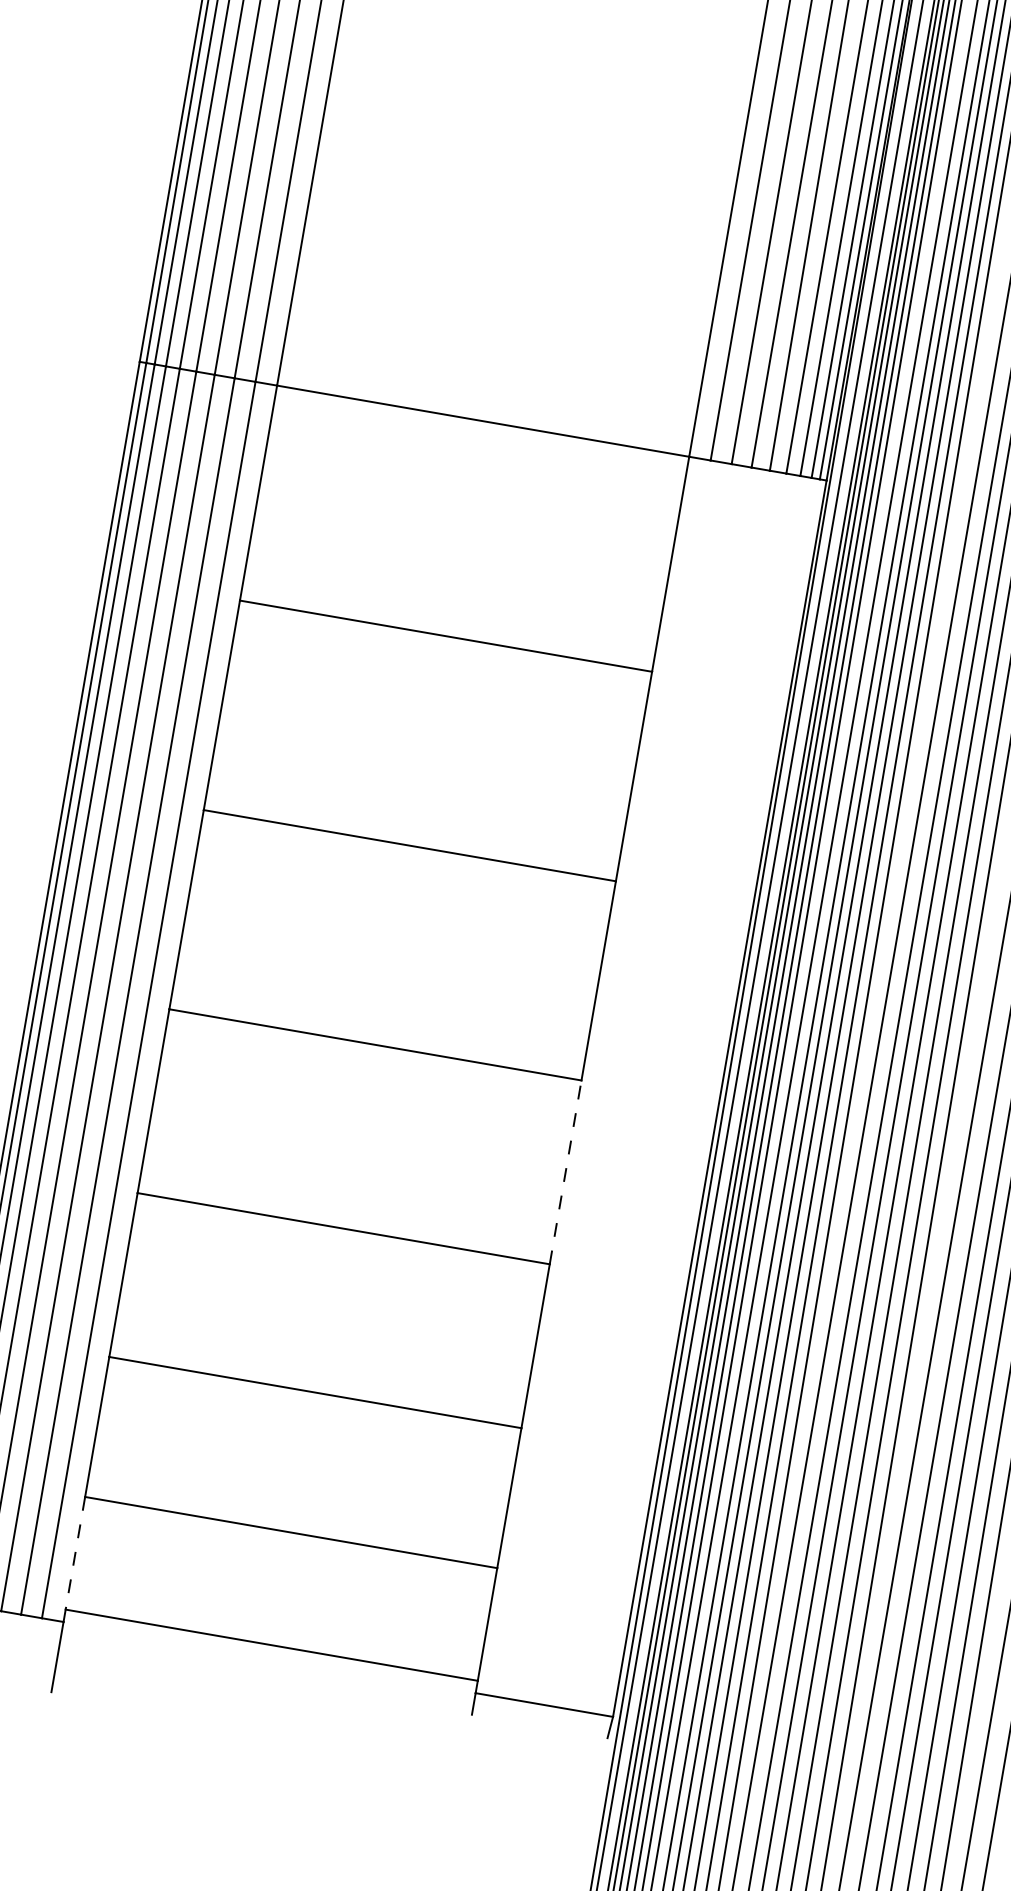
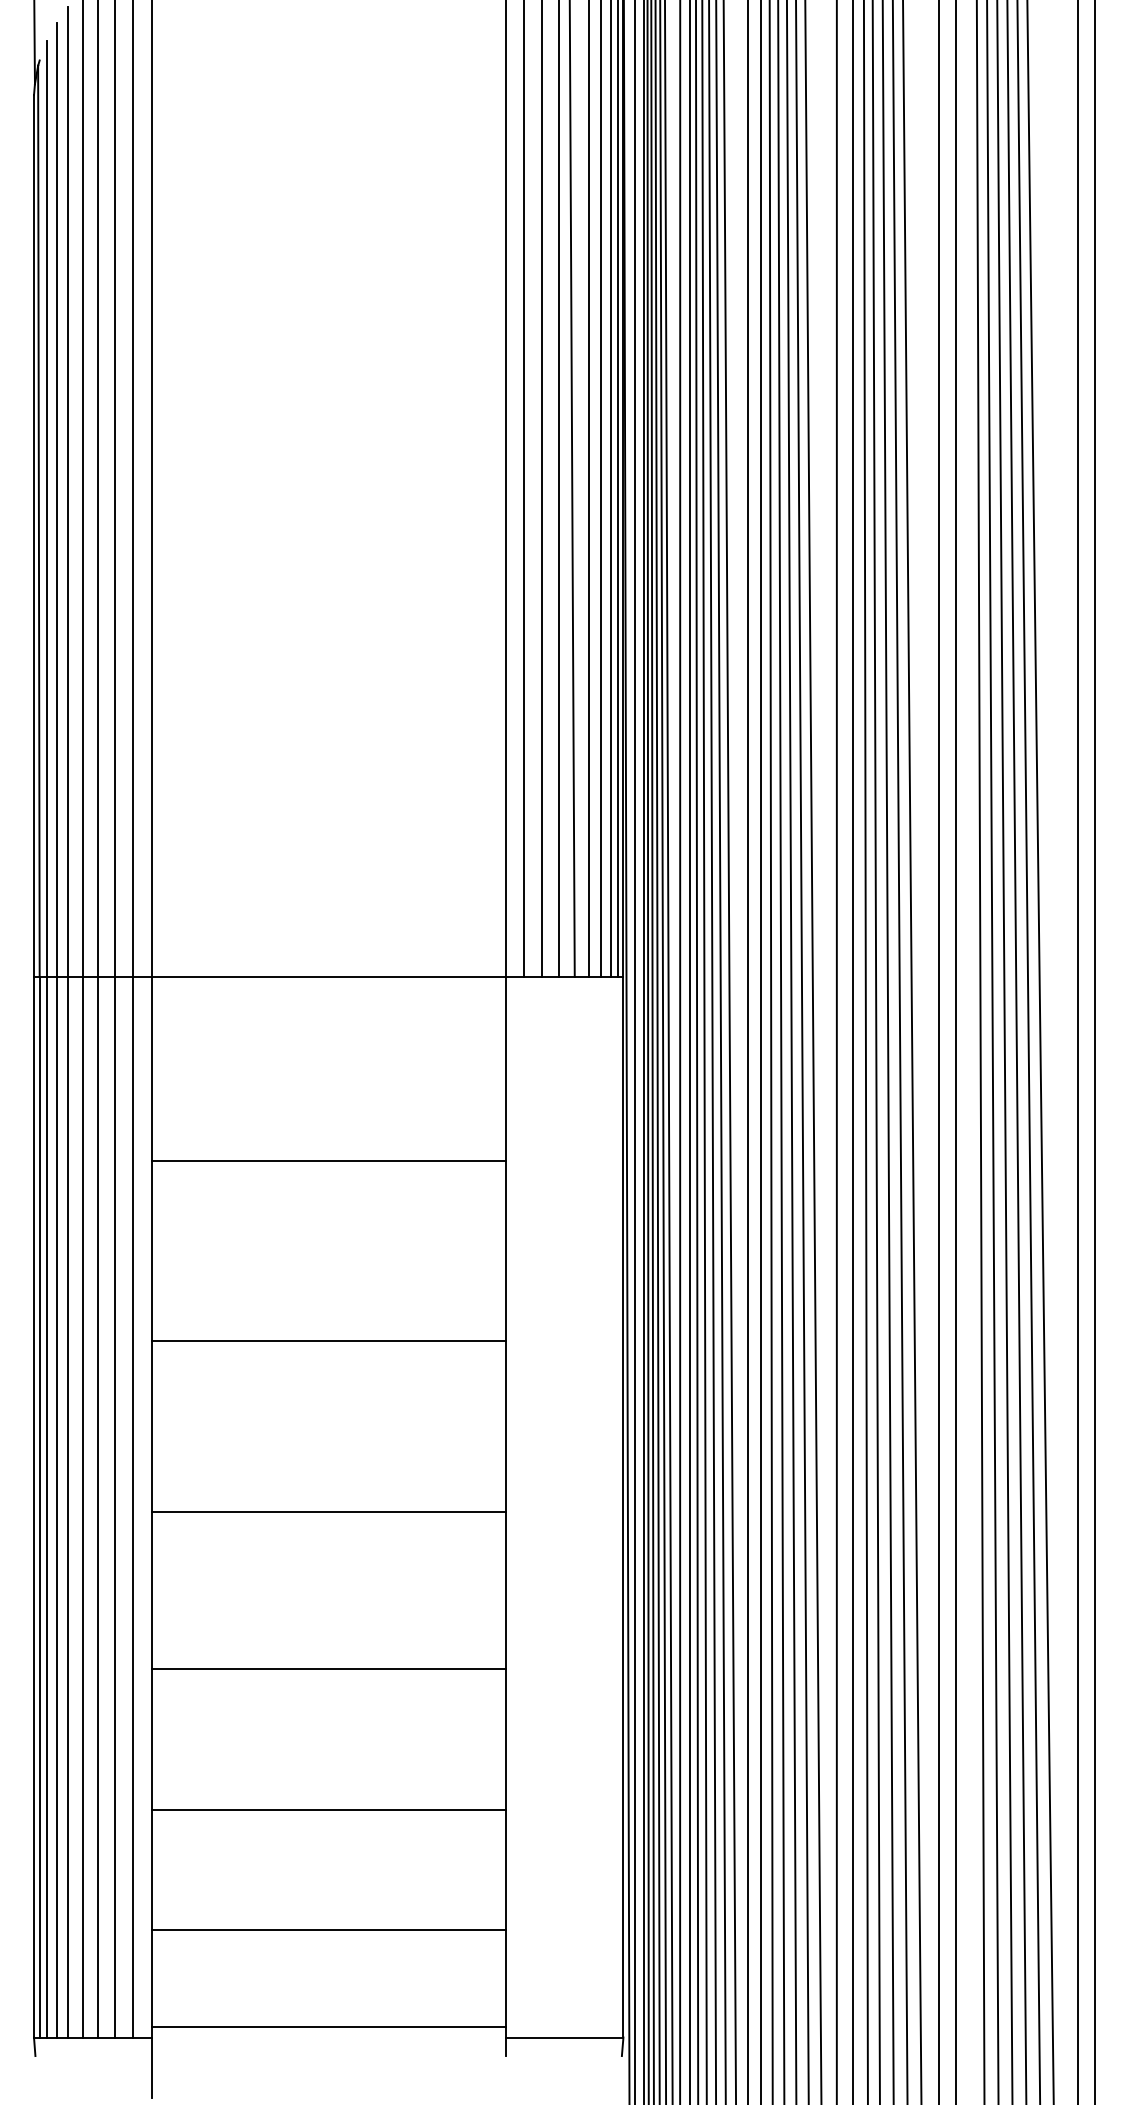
line: (565, 1172) -> (505, 1590), dashed -> solid
line: (74, 1554) -> (151, 1979), dashed -> solid

